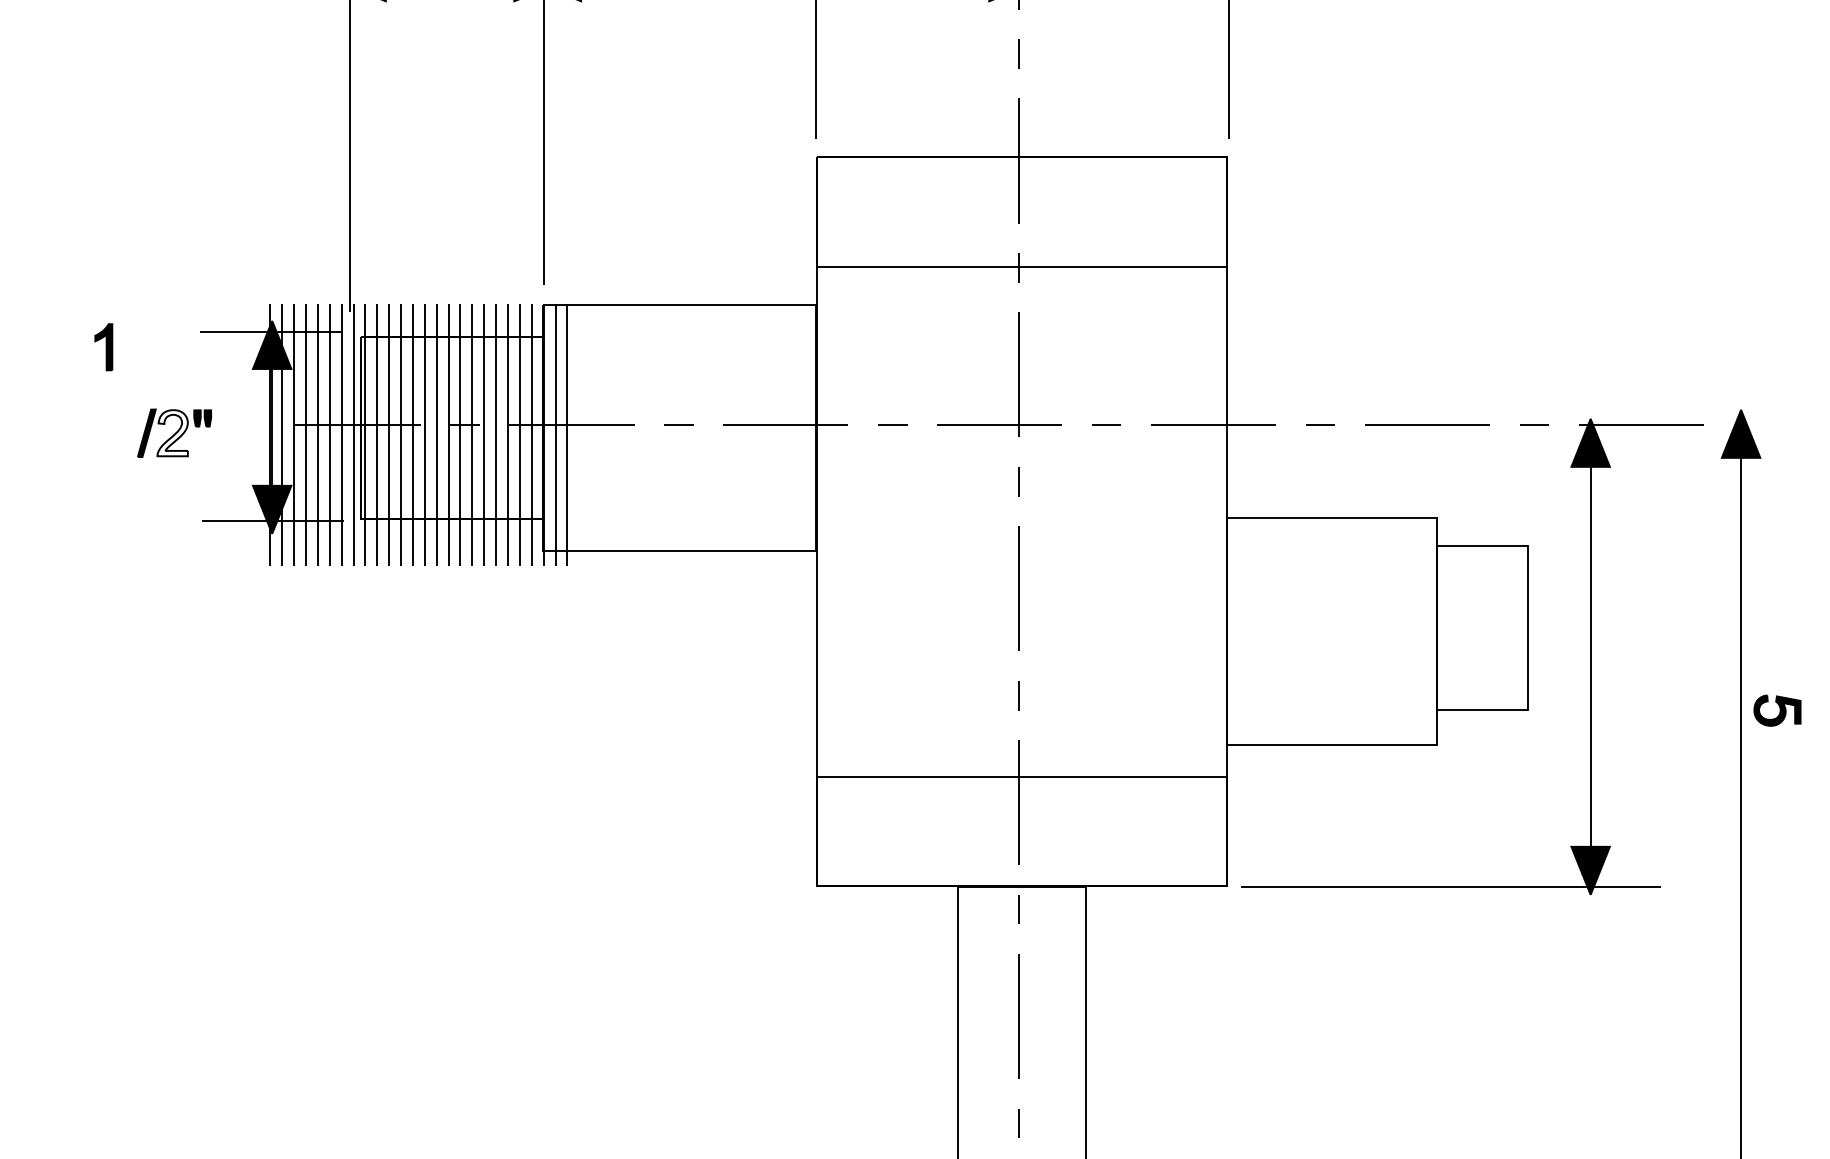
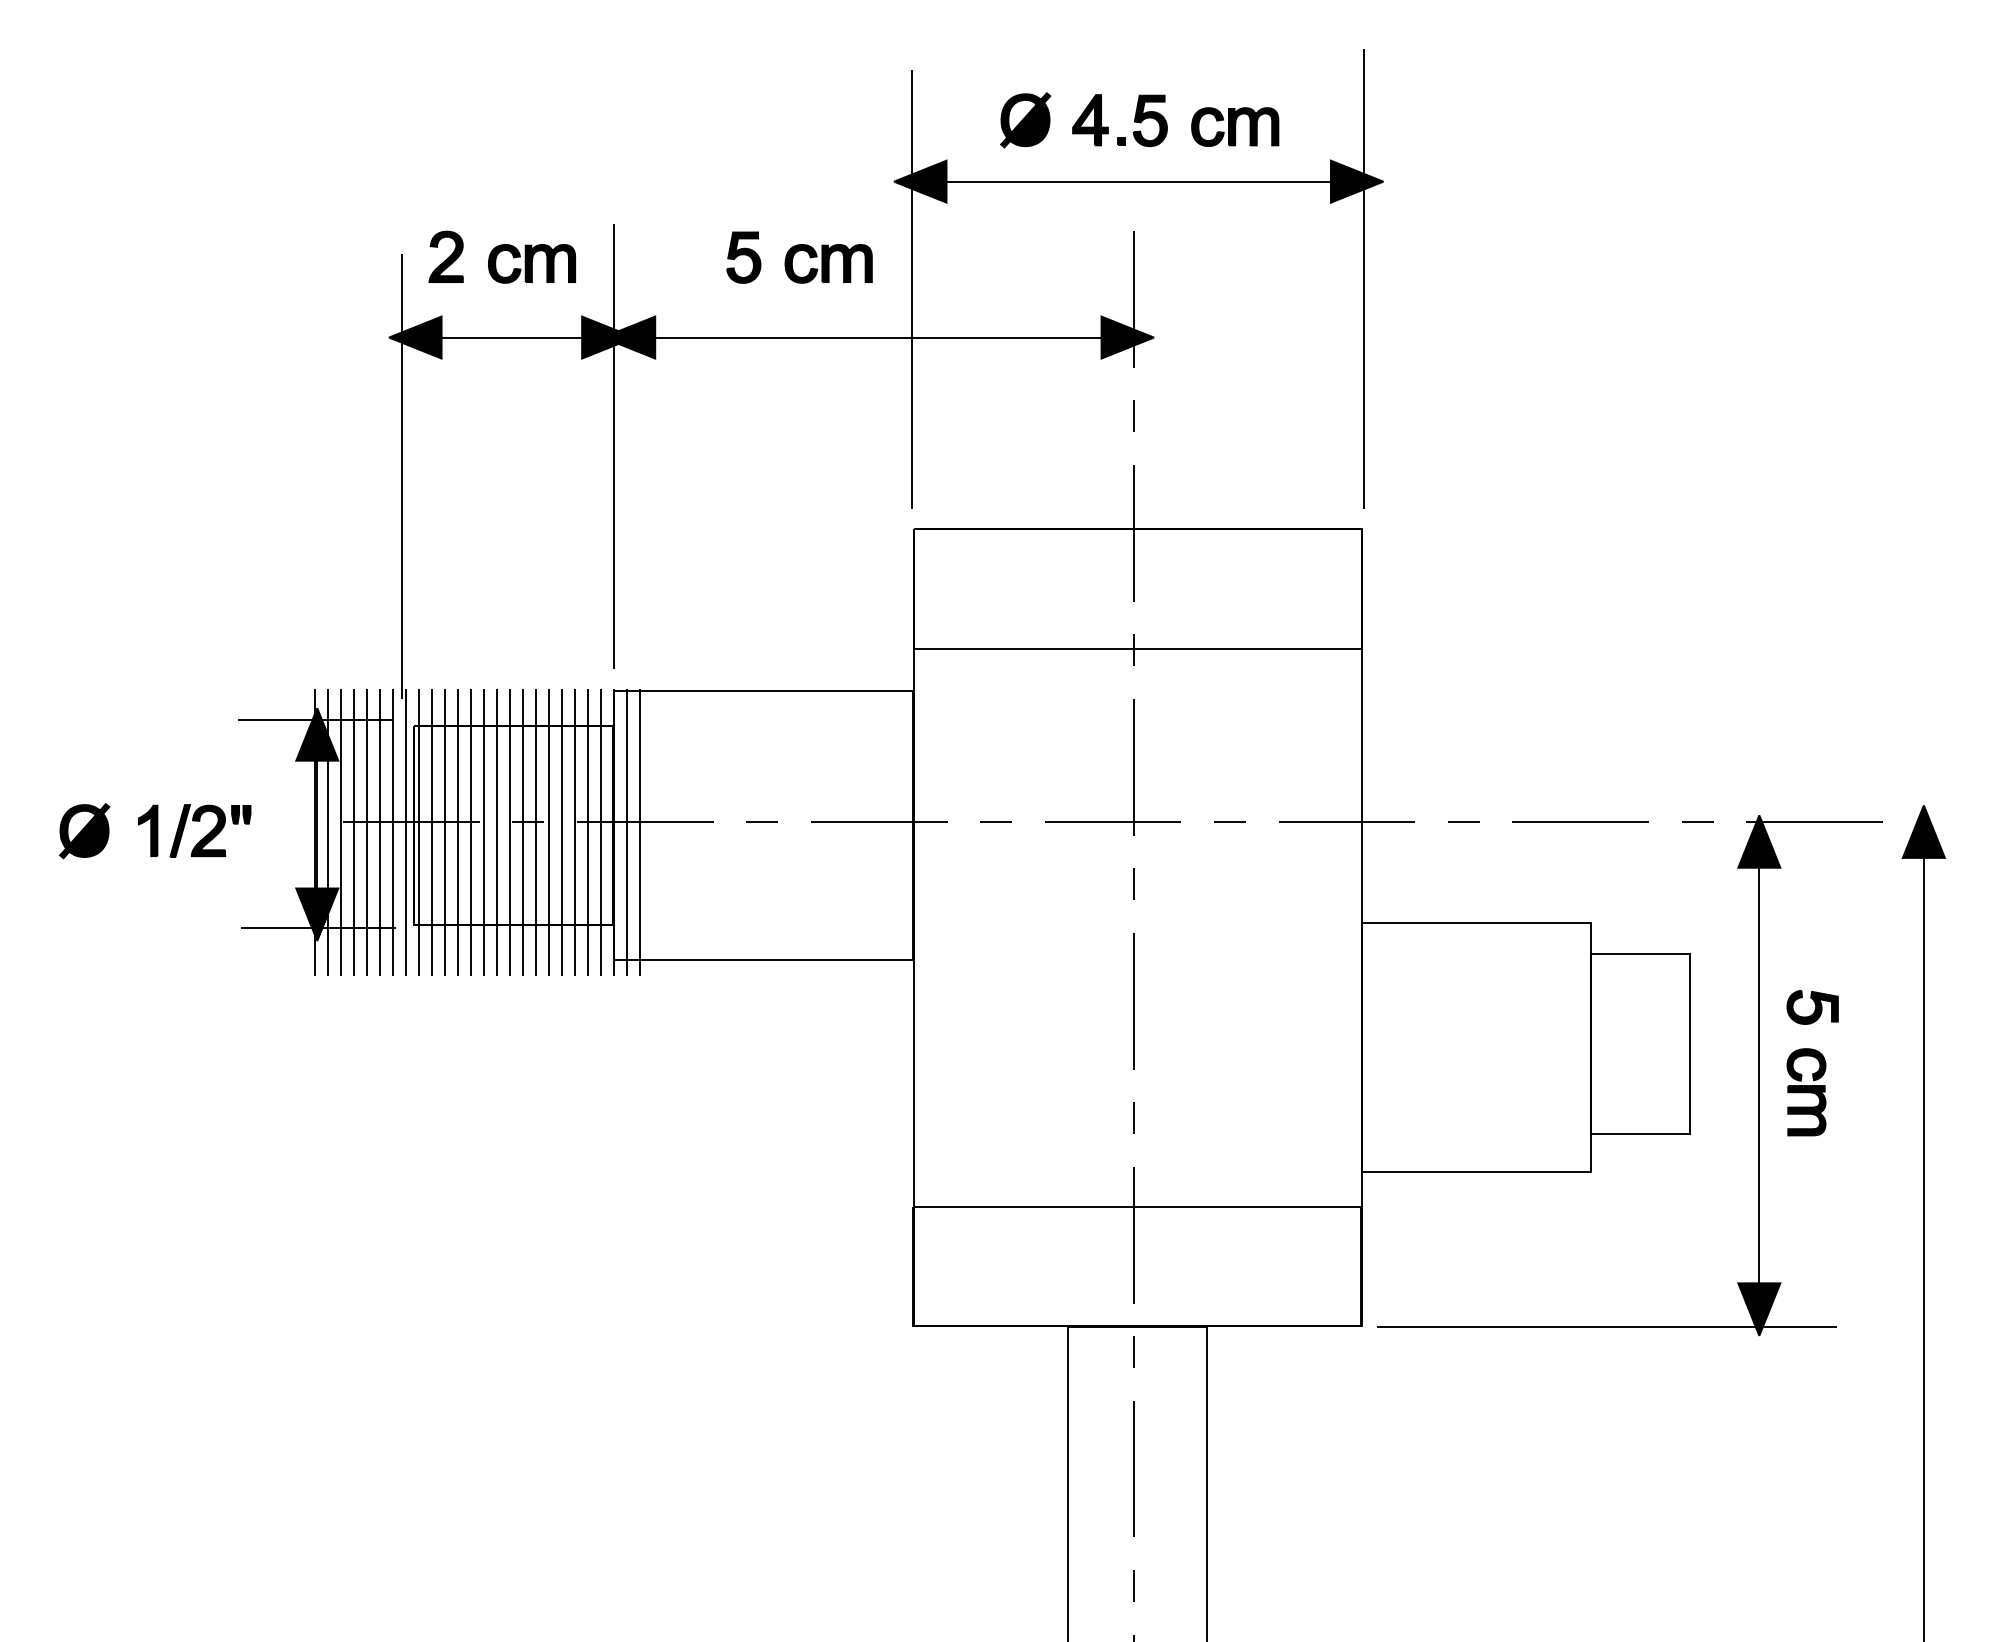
part: (104, 346) -> (148, 830), moved
fill: (172, 432) -> (208, 830), added
part: (59, 433) -> (84, 831), added
part: (1633, 672) -> (1806, 1092), added
part: (1777, 710) -> (1812, 1007), moved

